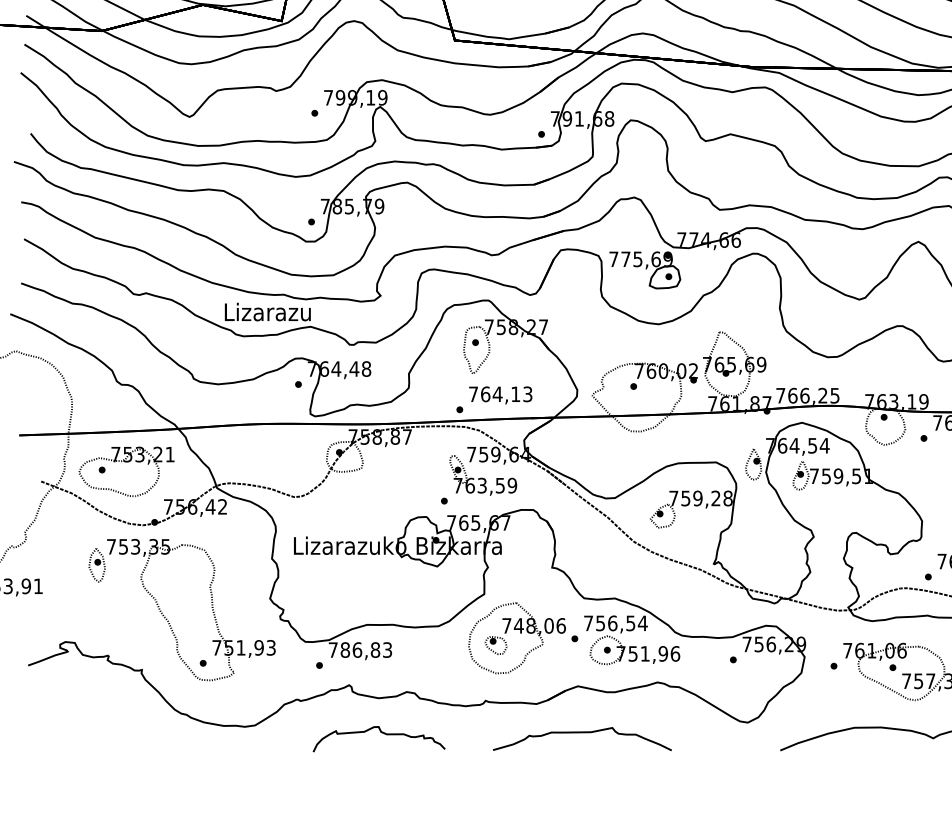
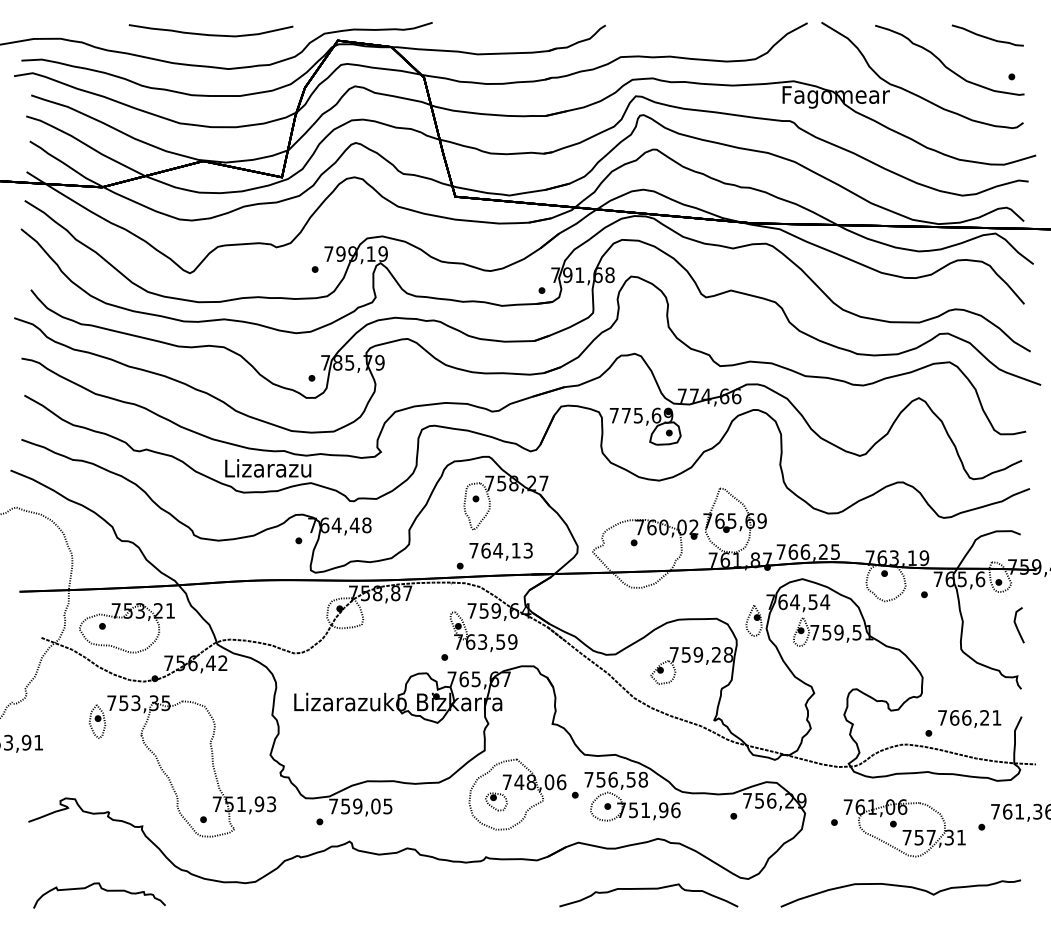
text: (643, 623) -> (643, 779), 756,54 -> 756,58
text: (366, 650) -> (366, 806), 786,83 -> 759,05
curve: (381, 733) -> (101, 889), moved
curve: (582, 733) -> (648, 889), moved

